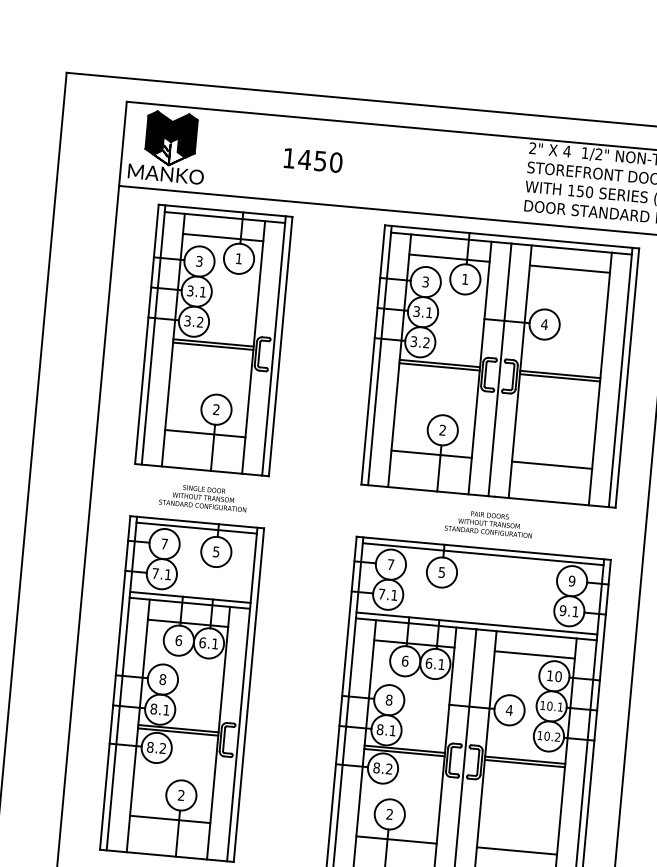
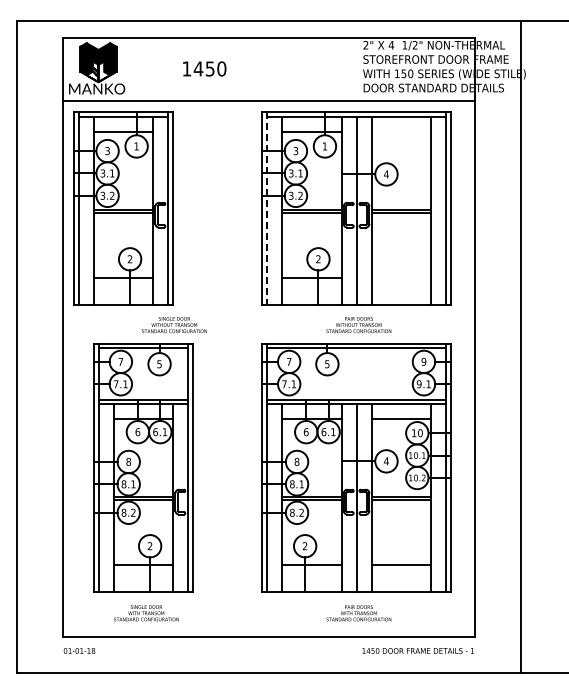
line: (570, 268) -> (401, 131), removed
part: (213, 340) -> (123, 208), moved
line: (380, 355) -> (267, 208), solid -> dashed
line: (552, 464) -> (401, 277), removed
text: (203, 498) -> (174, 325), moved

